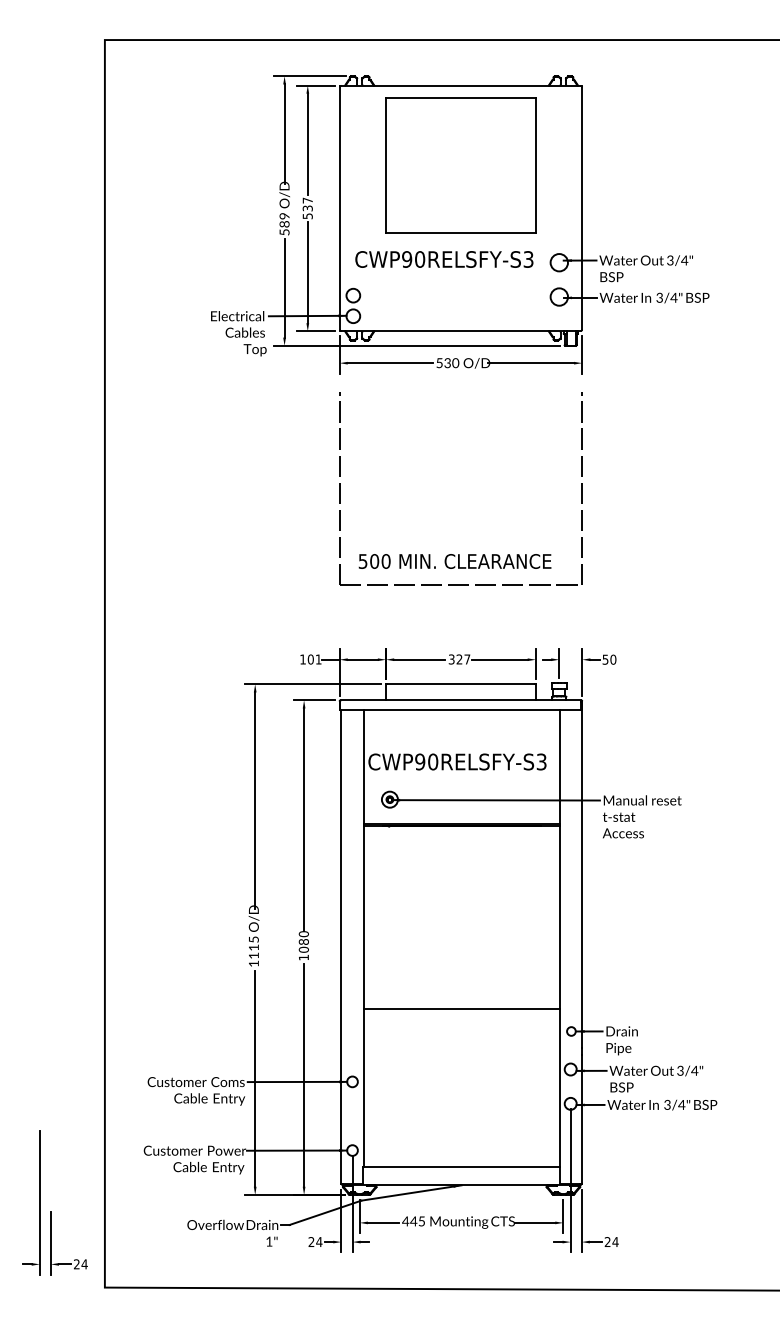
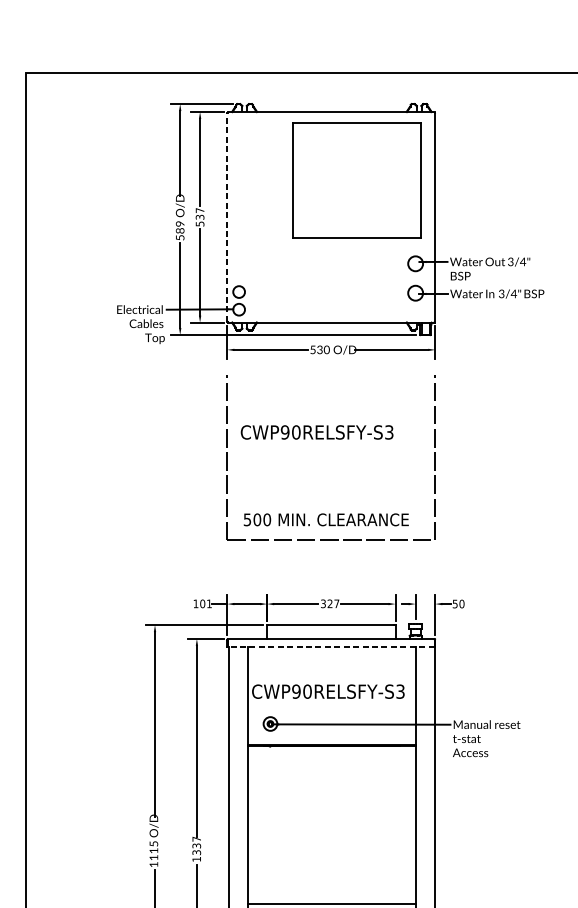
part: (460, 165) -> (356, 180), moved
line: (339, 207) -> (227, 216), solid -> dashed
text: (444, 259) -> (317, 432), moved
line: (460, 709) -> (330, 646), solid -> dashed
text: (303, 941) -> (196, 845), 1080 -> 1337

